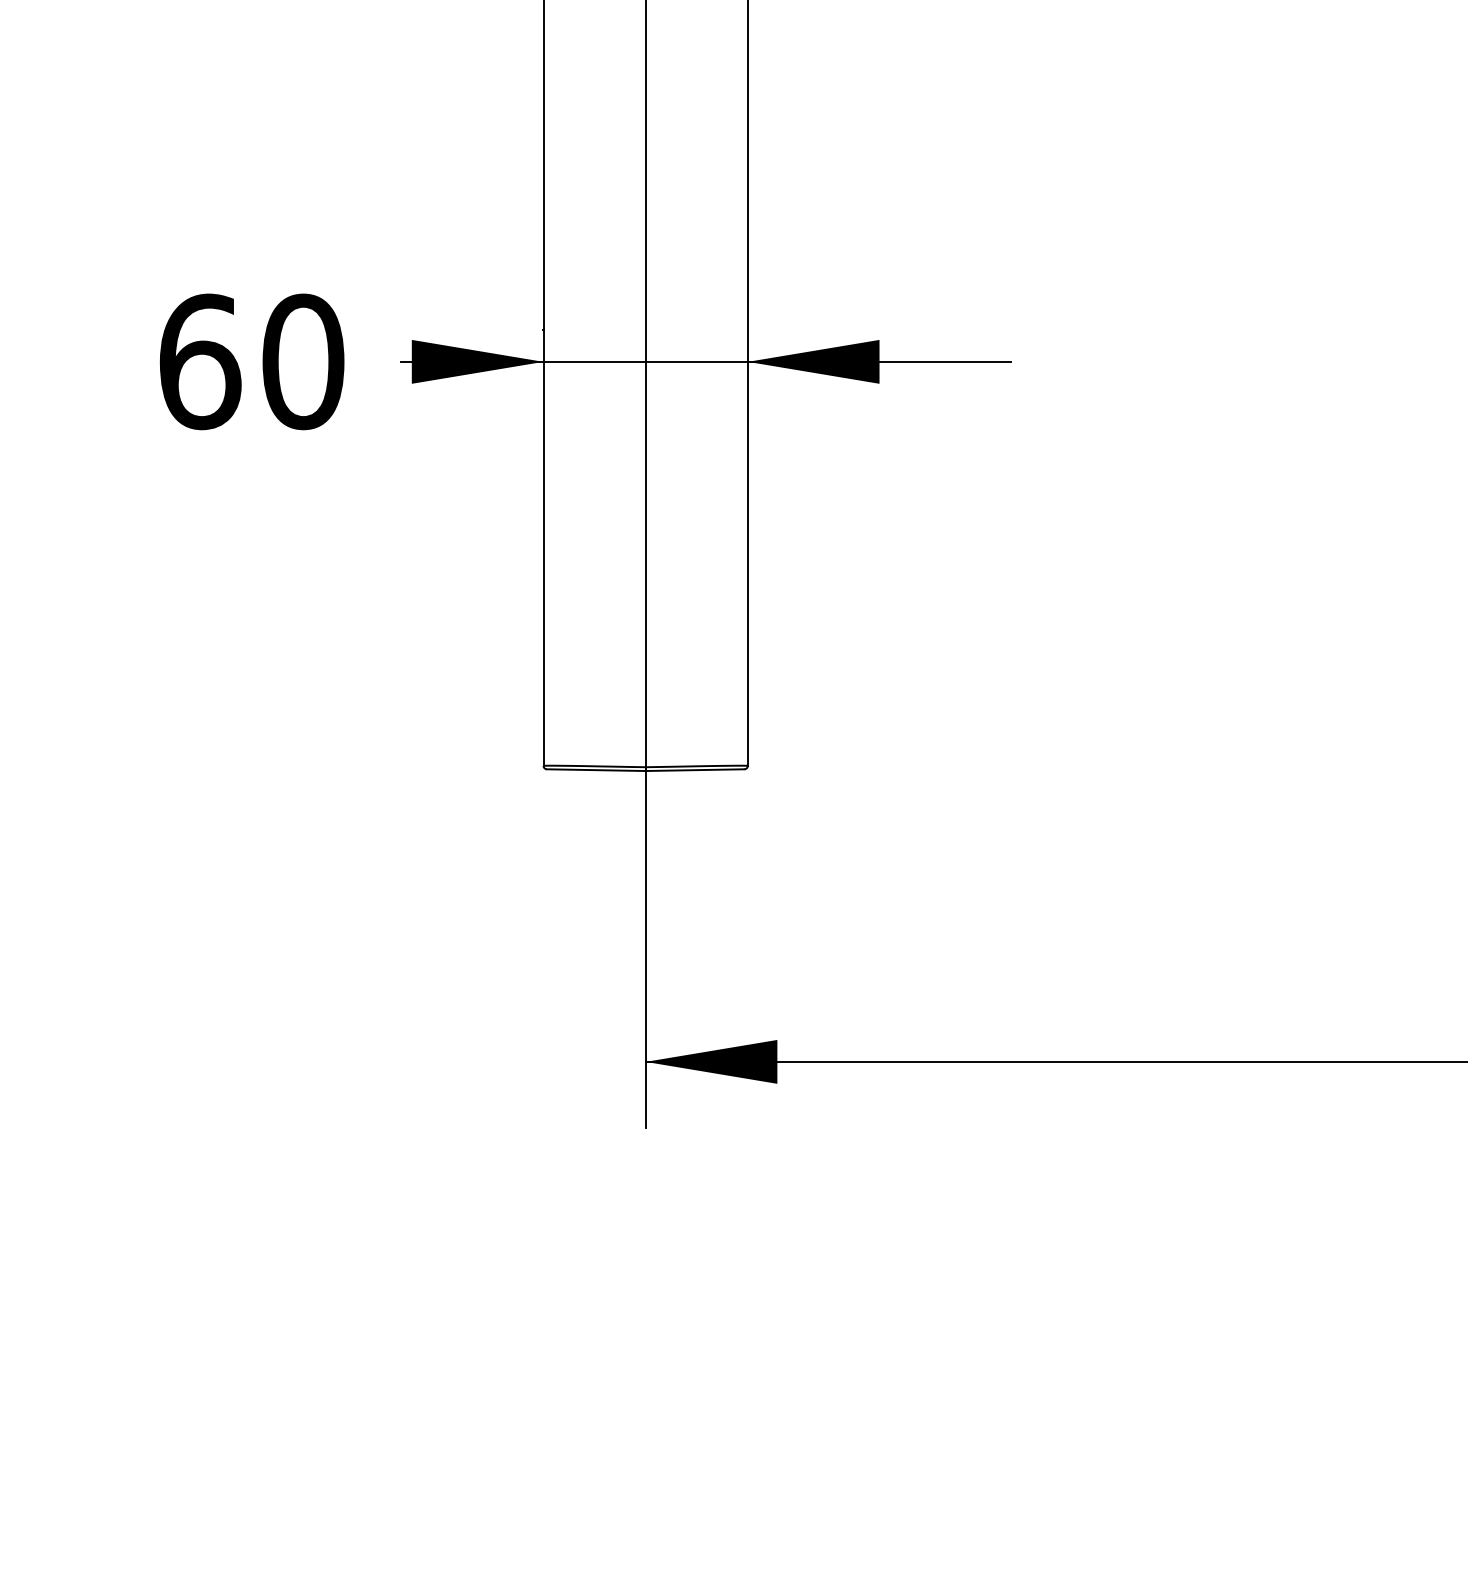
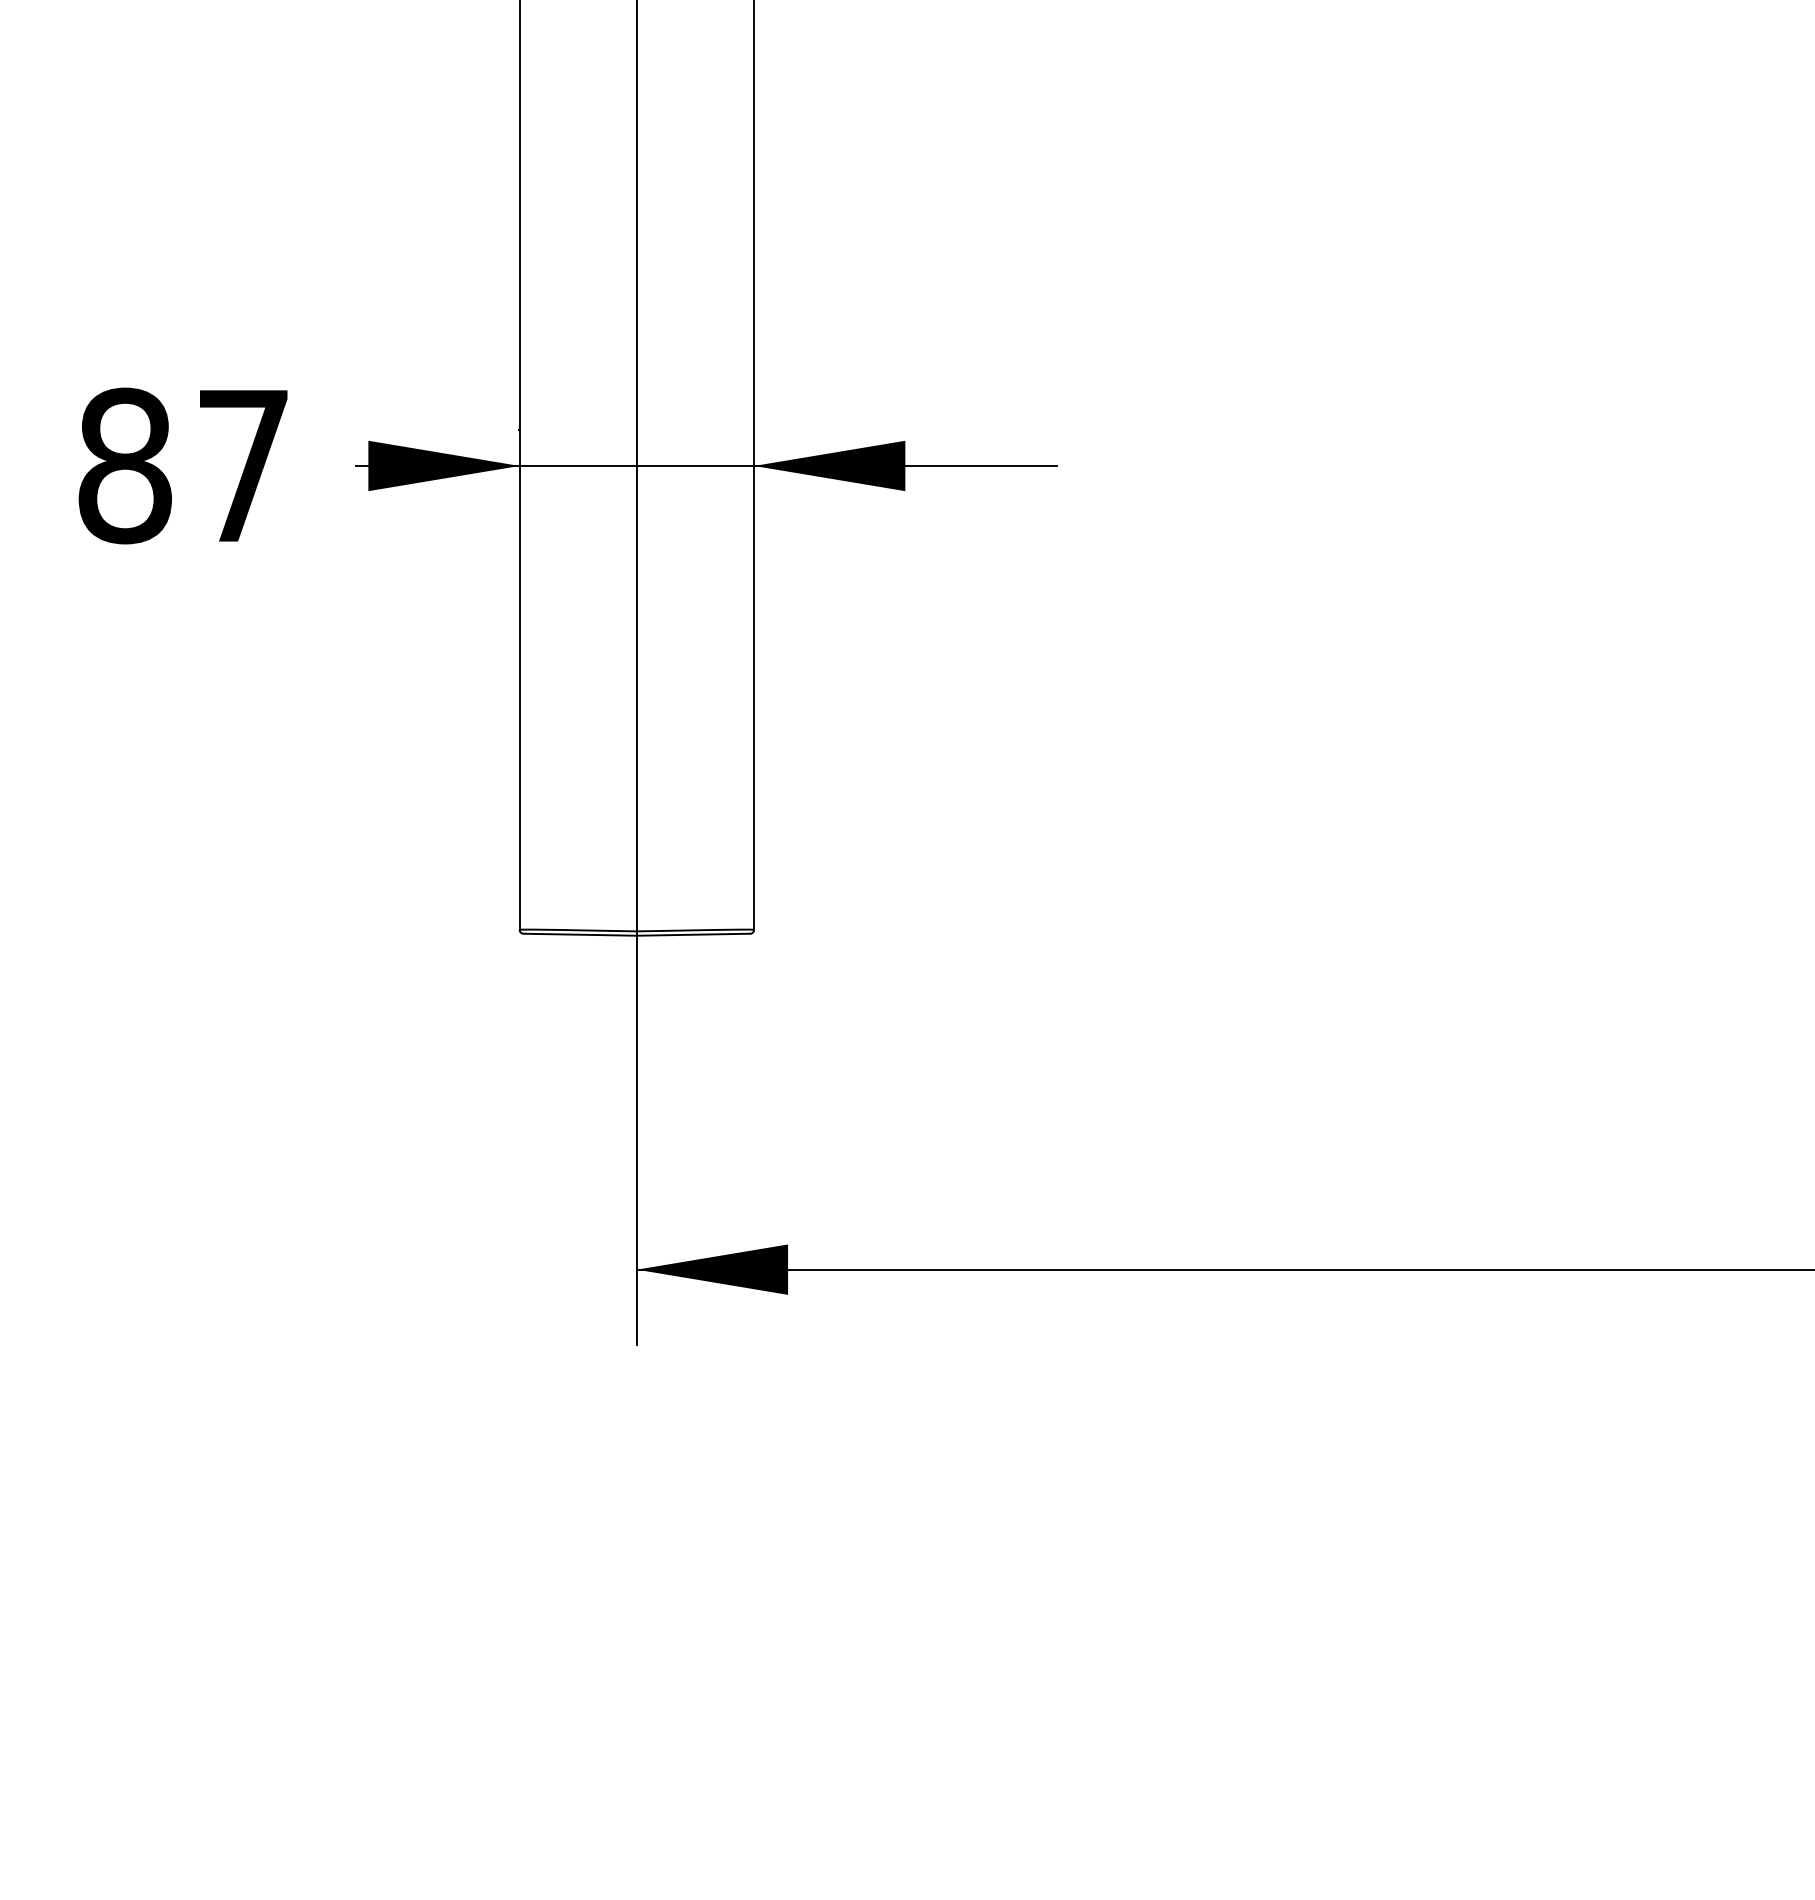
text: (251, 361) -> (184, 465), 60 -> 87

